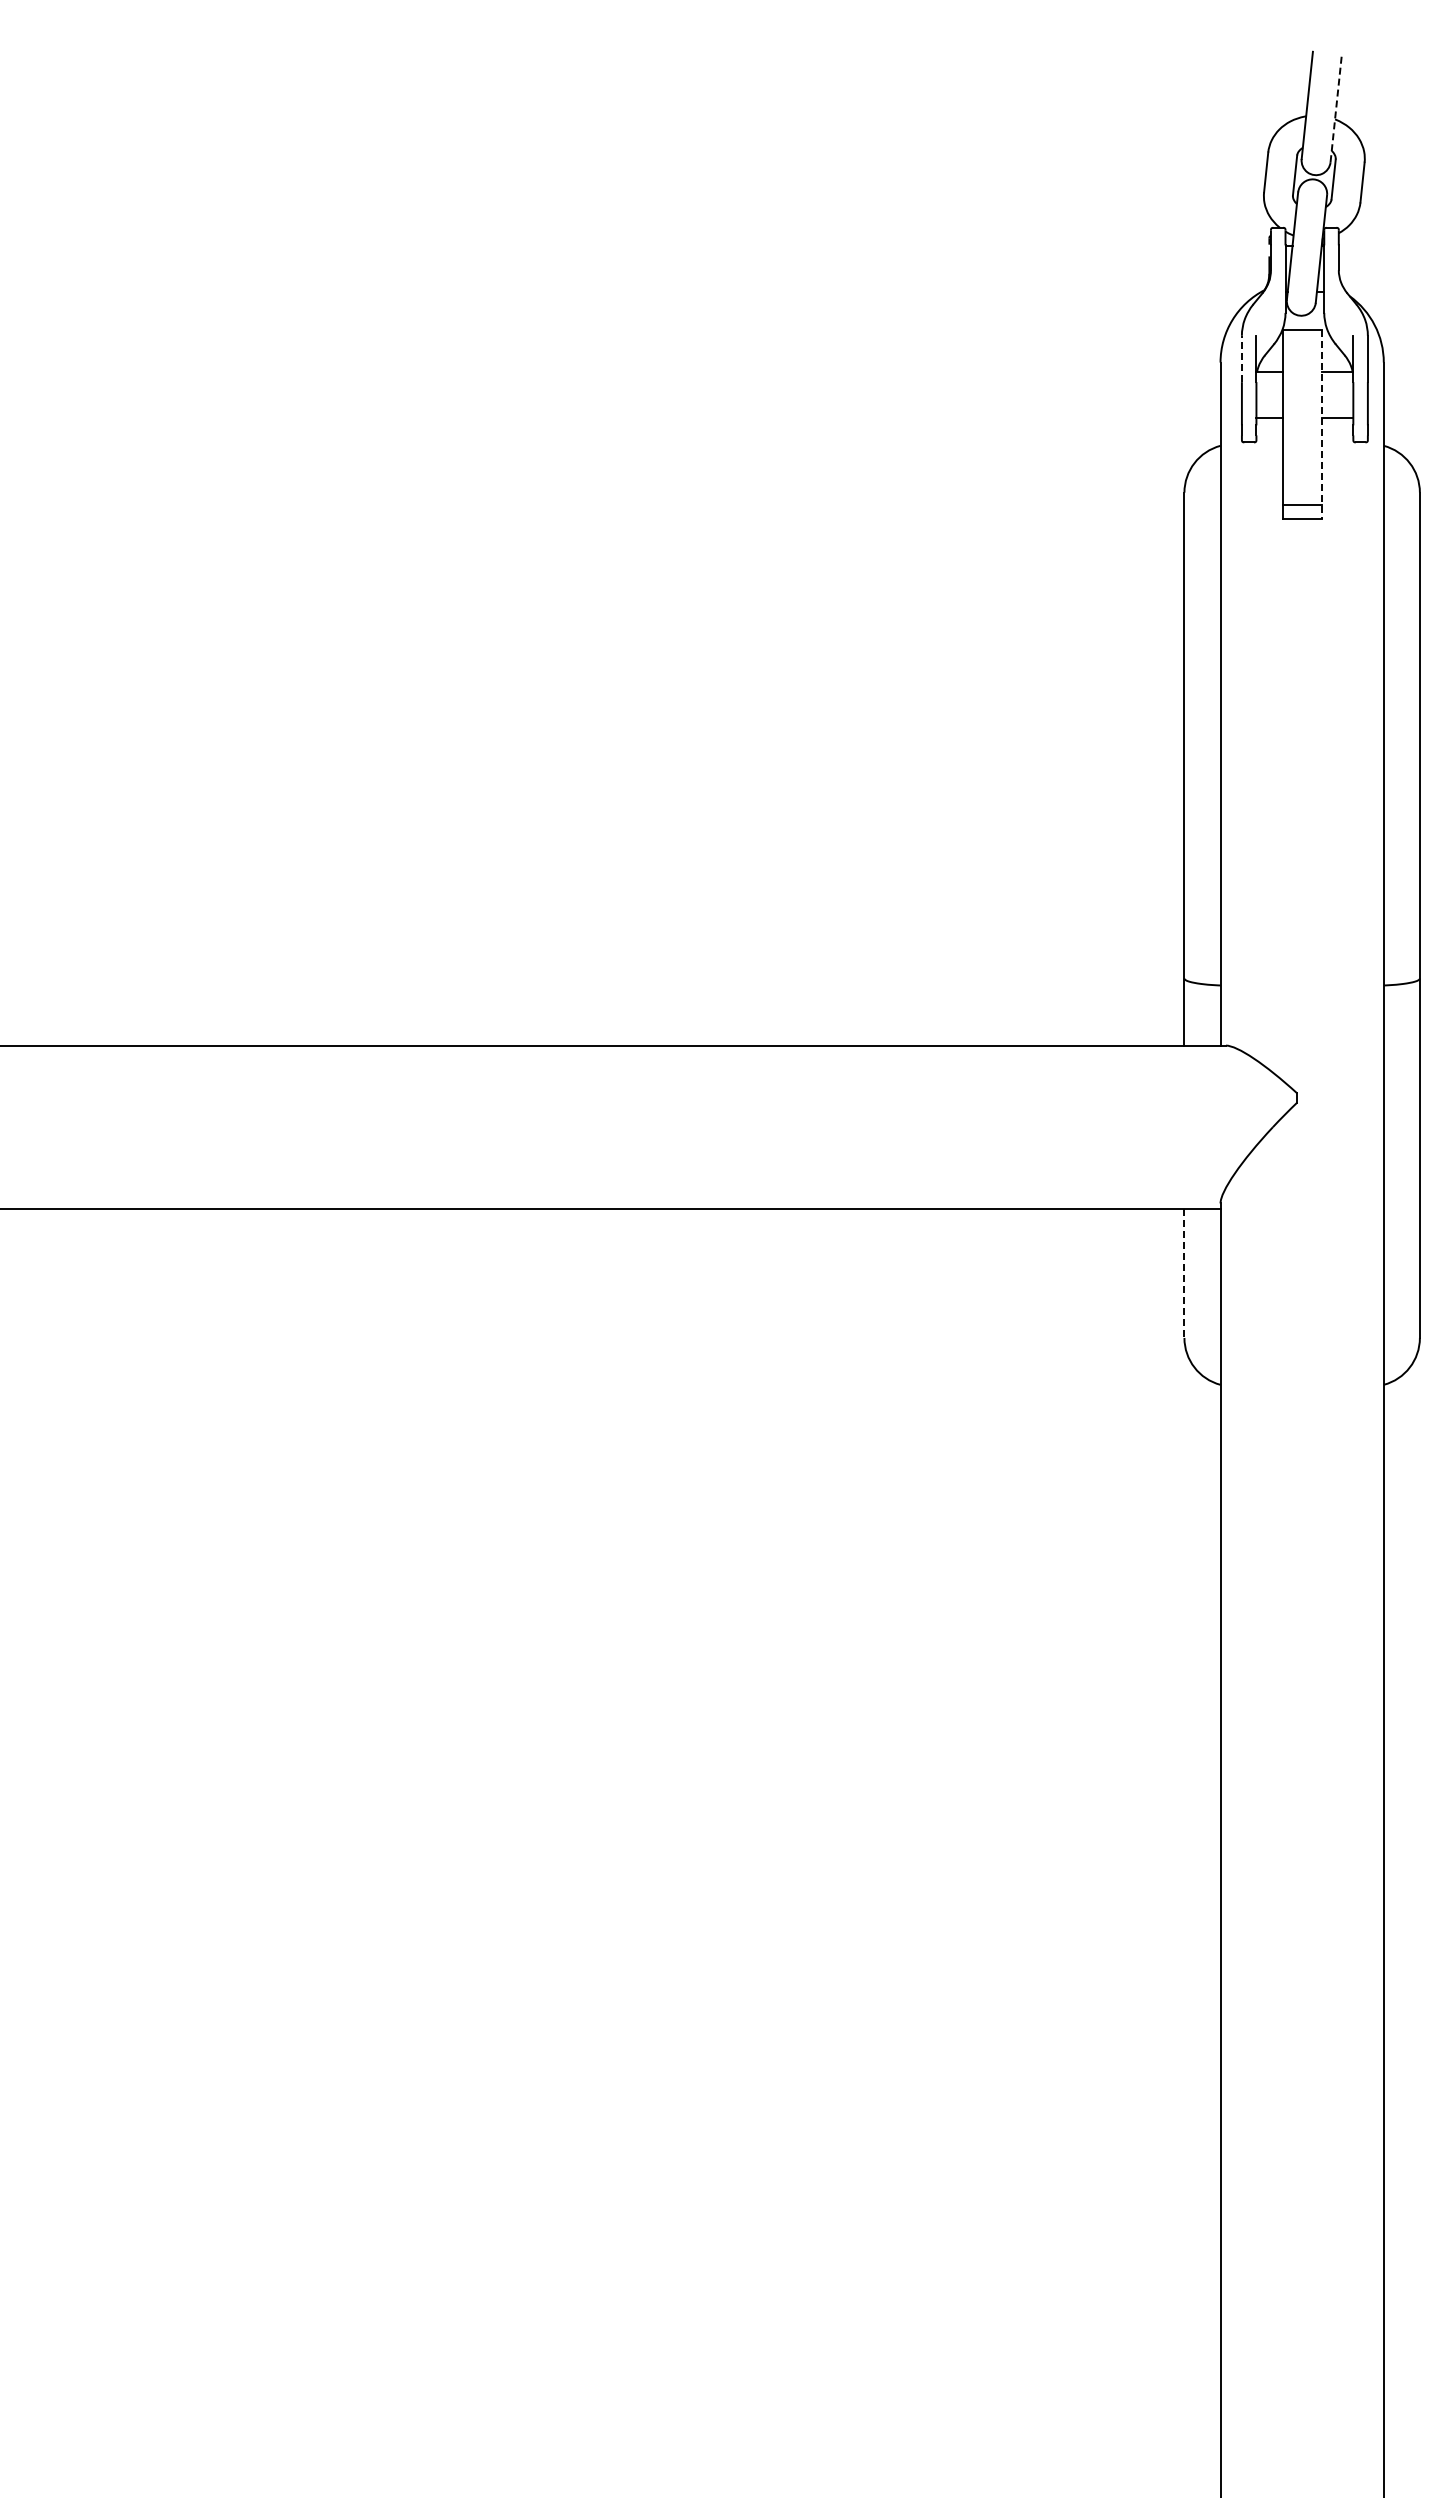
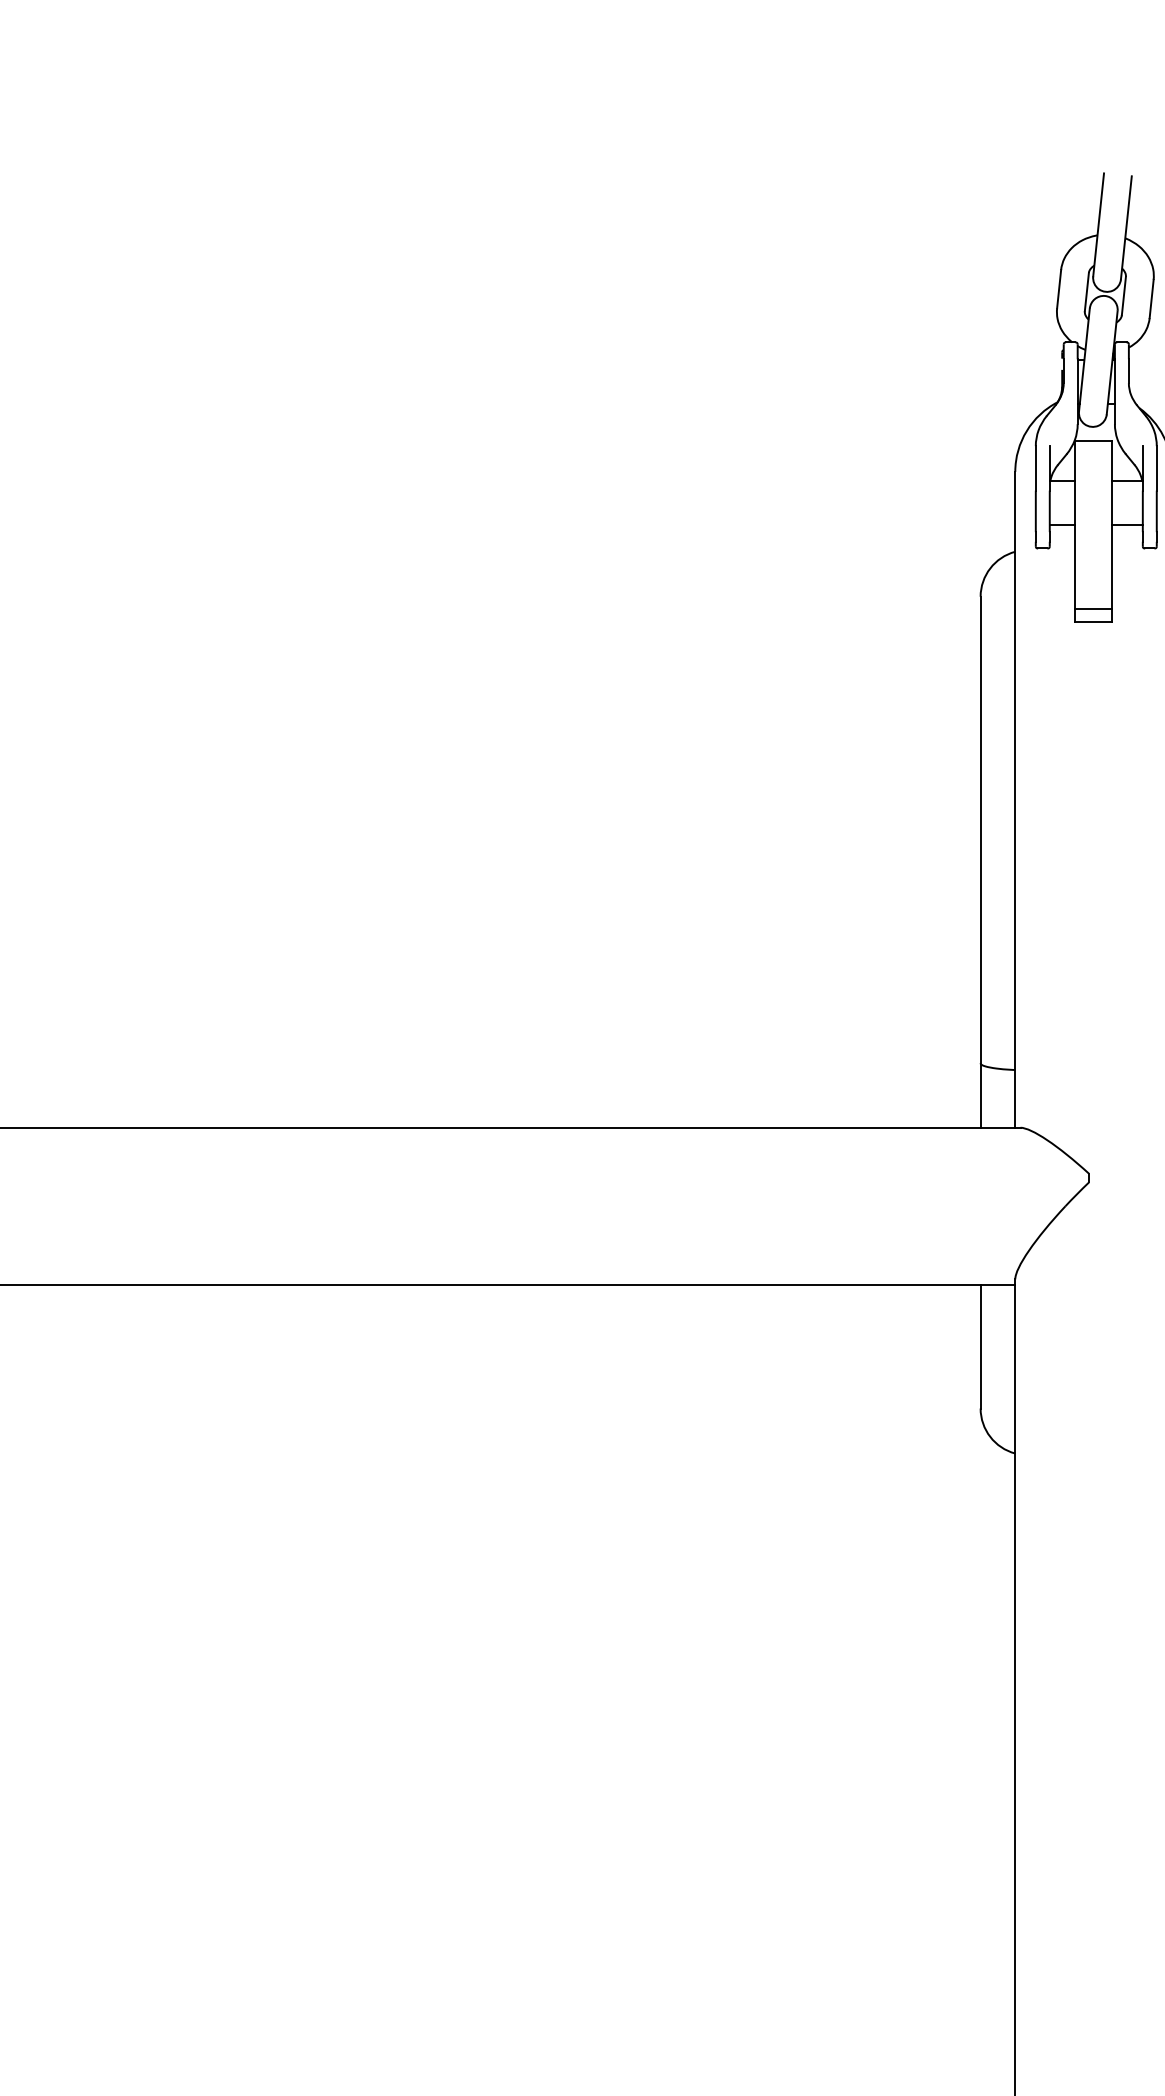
line: (1336, 108) -> (1126, 227), dashed -> solid
line: (1241, 358) -> (1035, 467), dashed -> solid
line: (1321, 424) -> (1112, 531), dashed -> solid
line: (1184, 1273) -> (980, 1346), dashed -> solid

